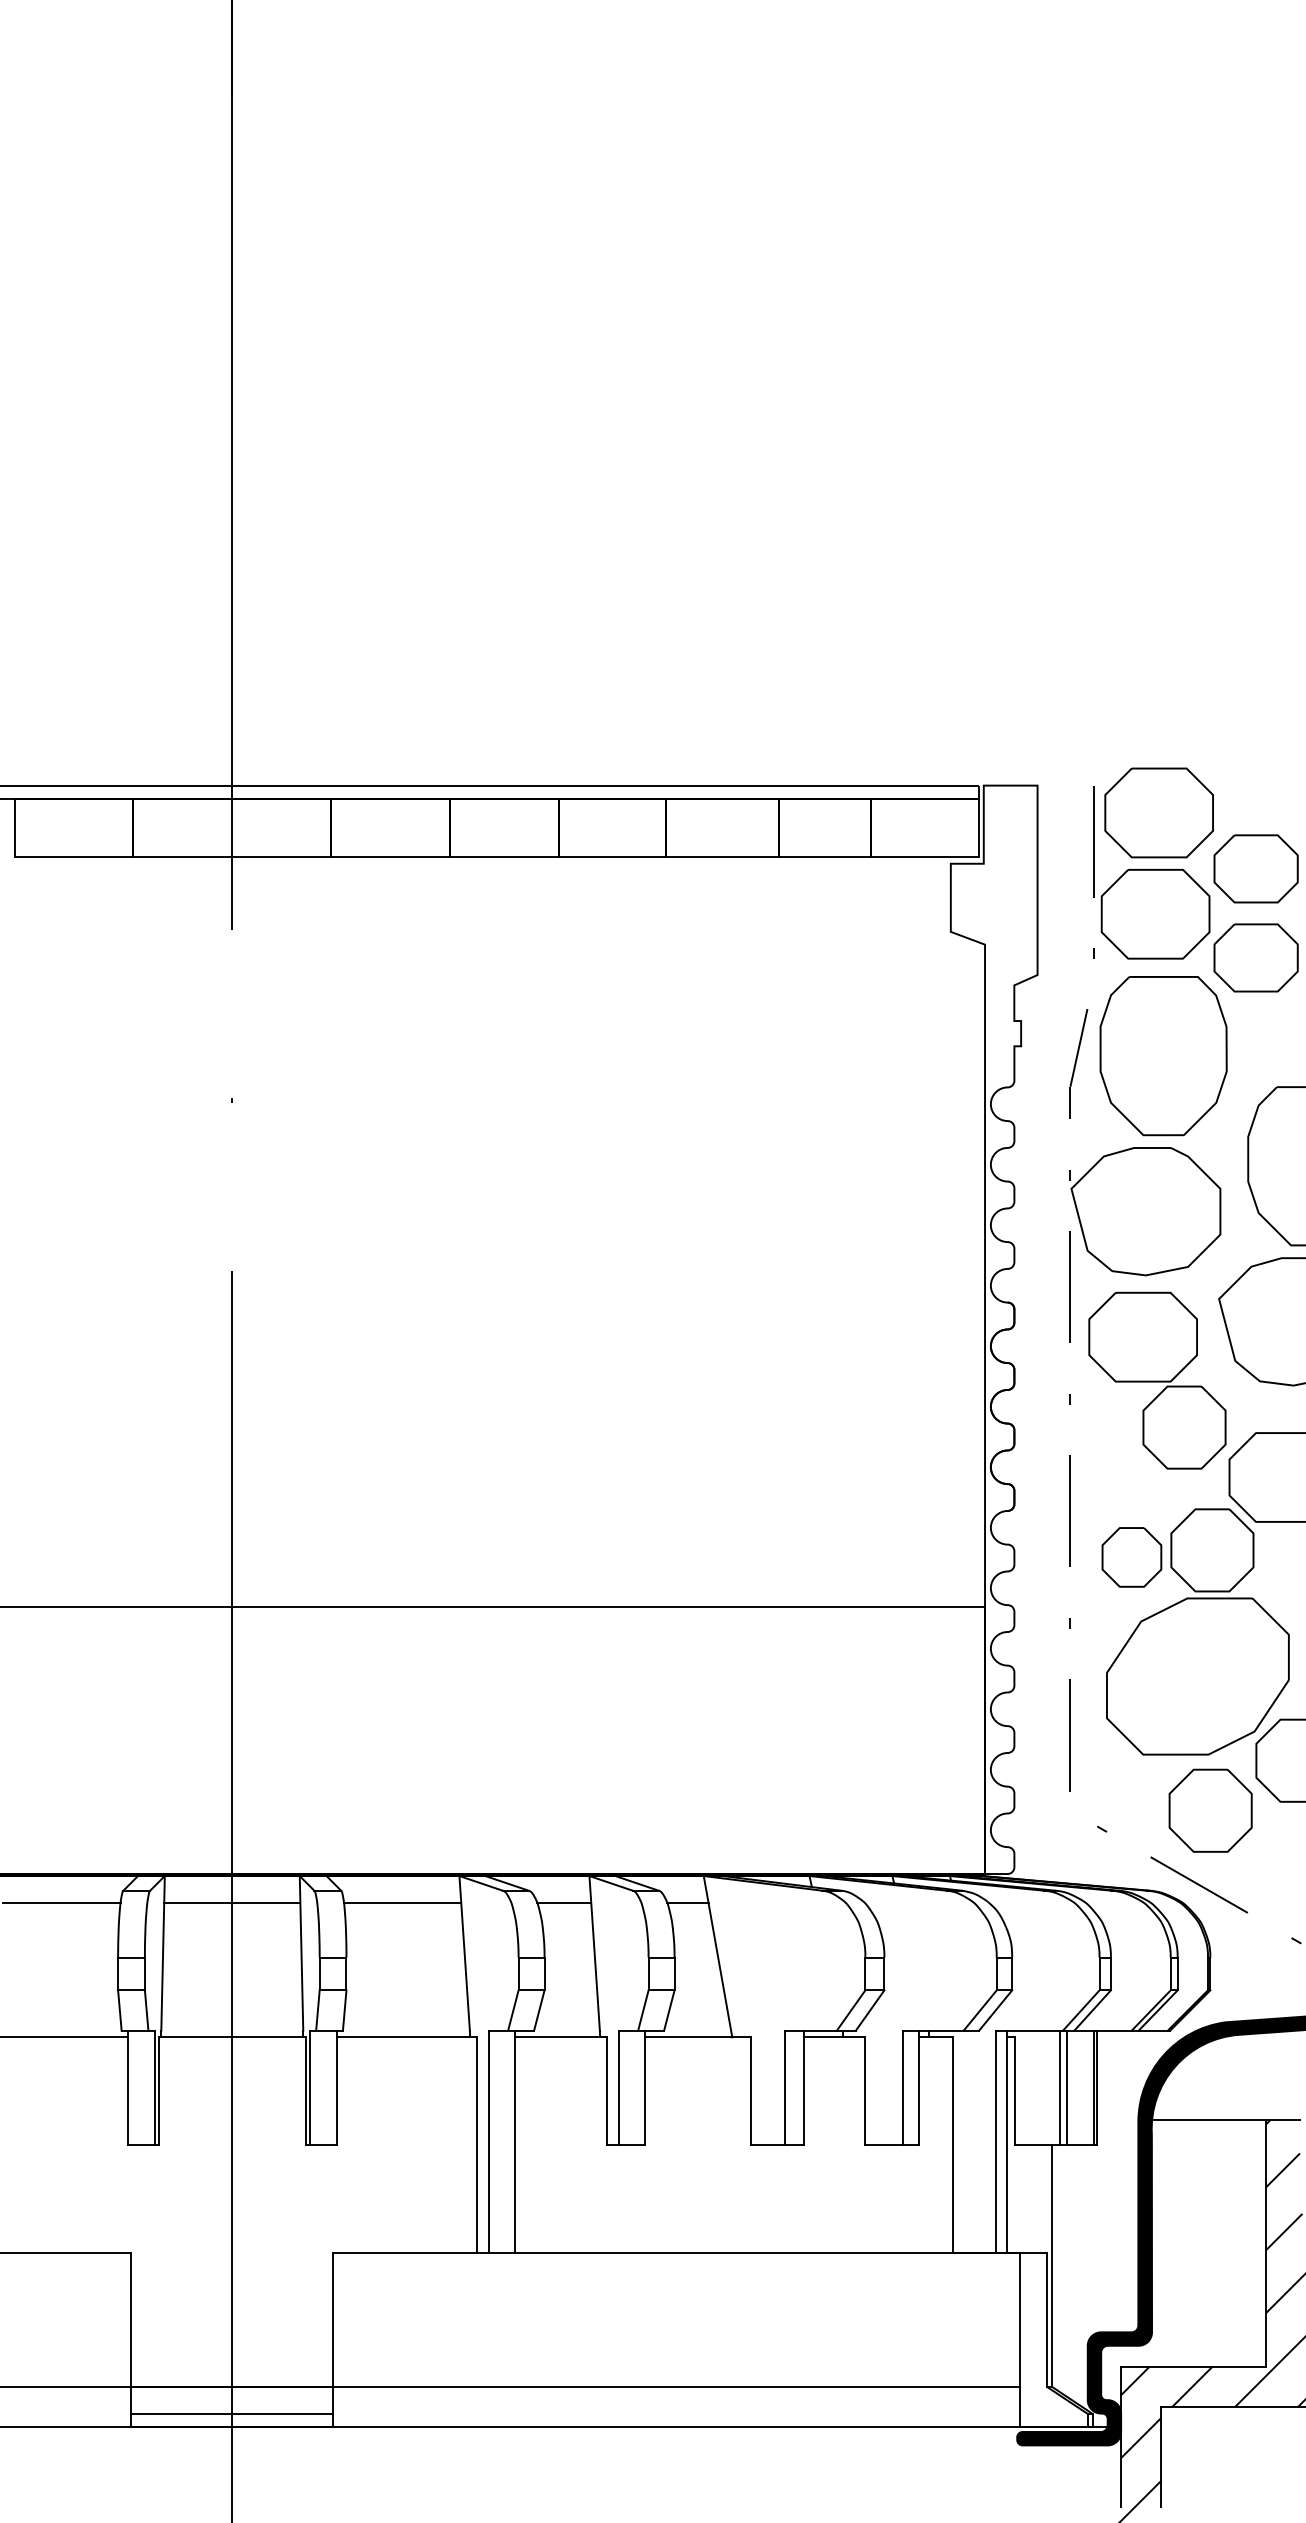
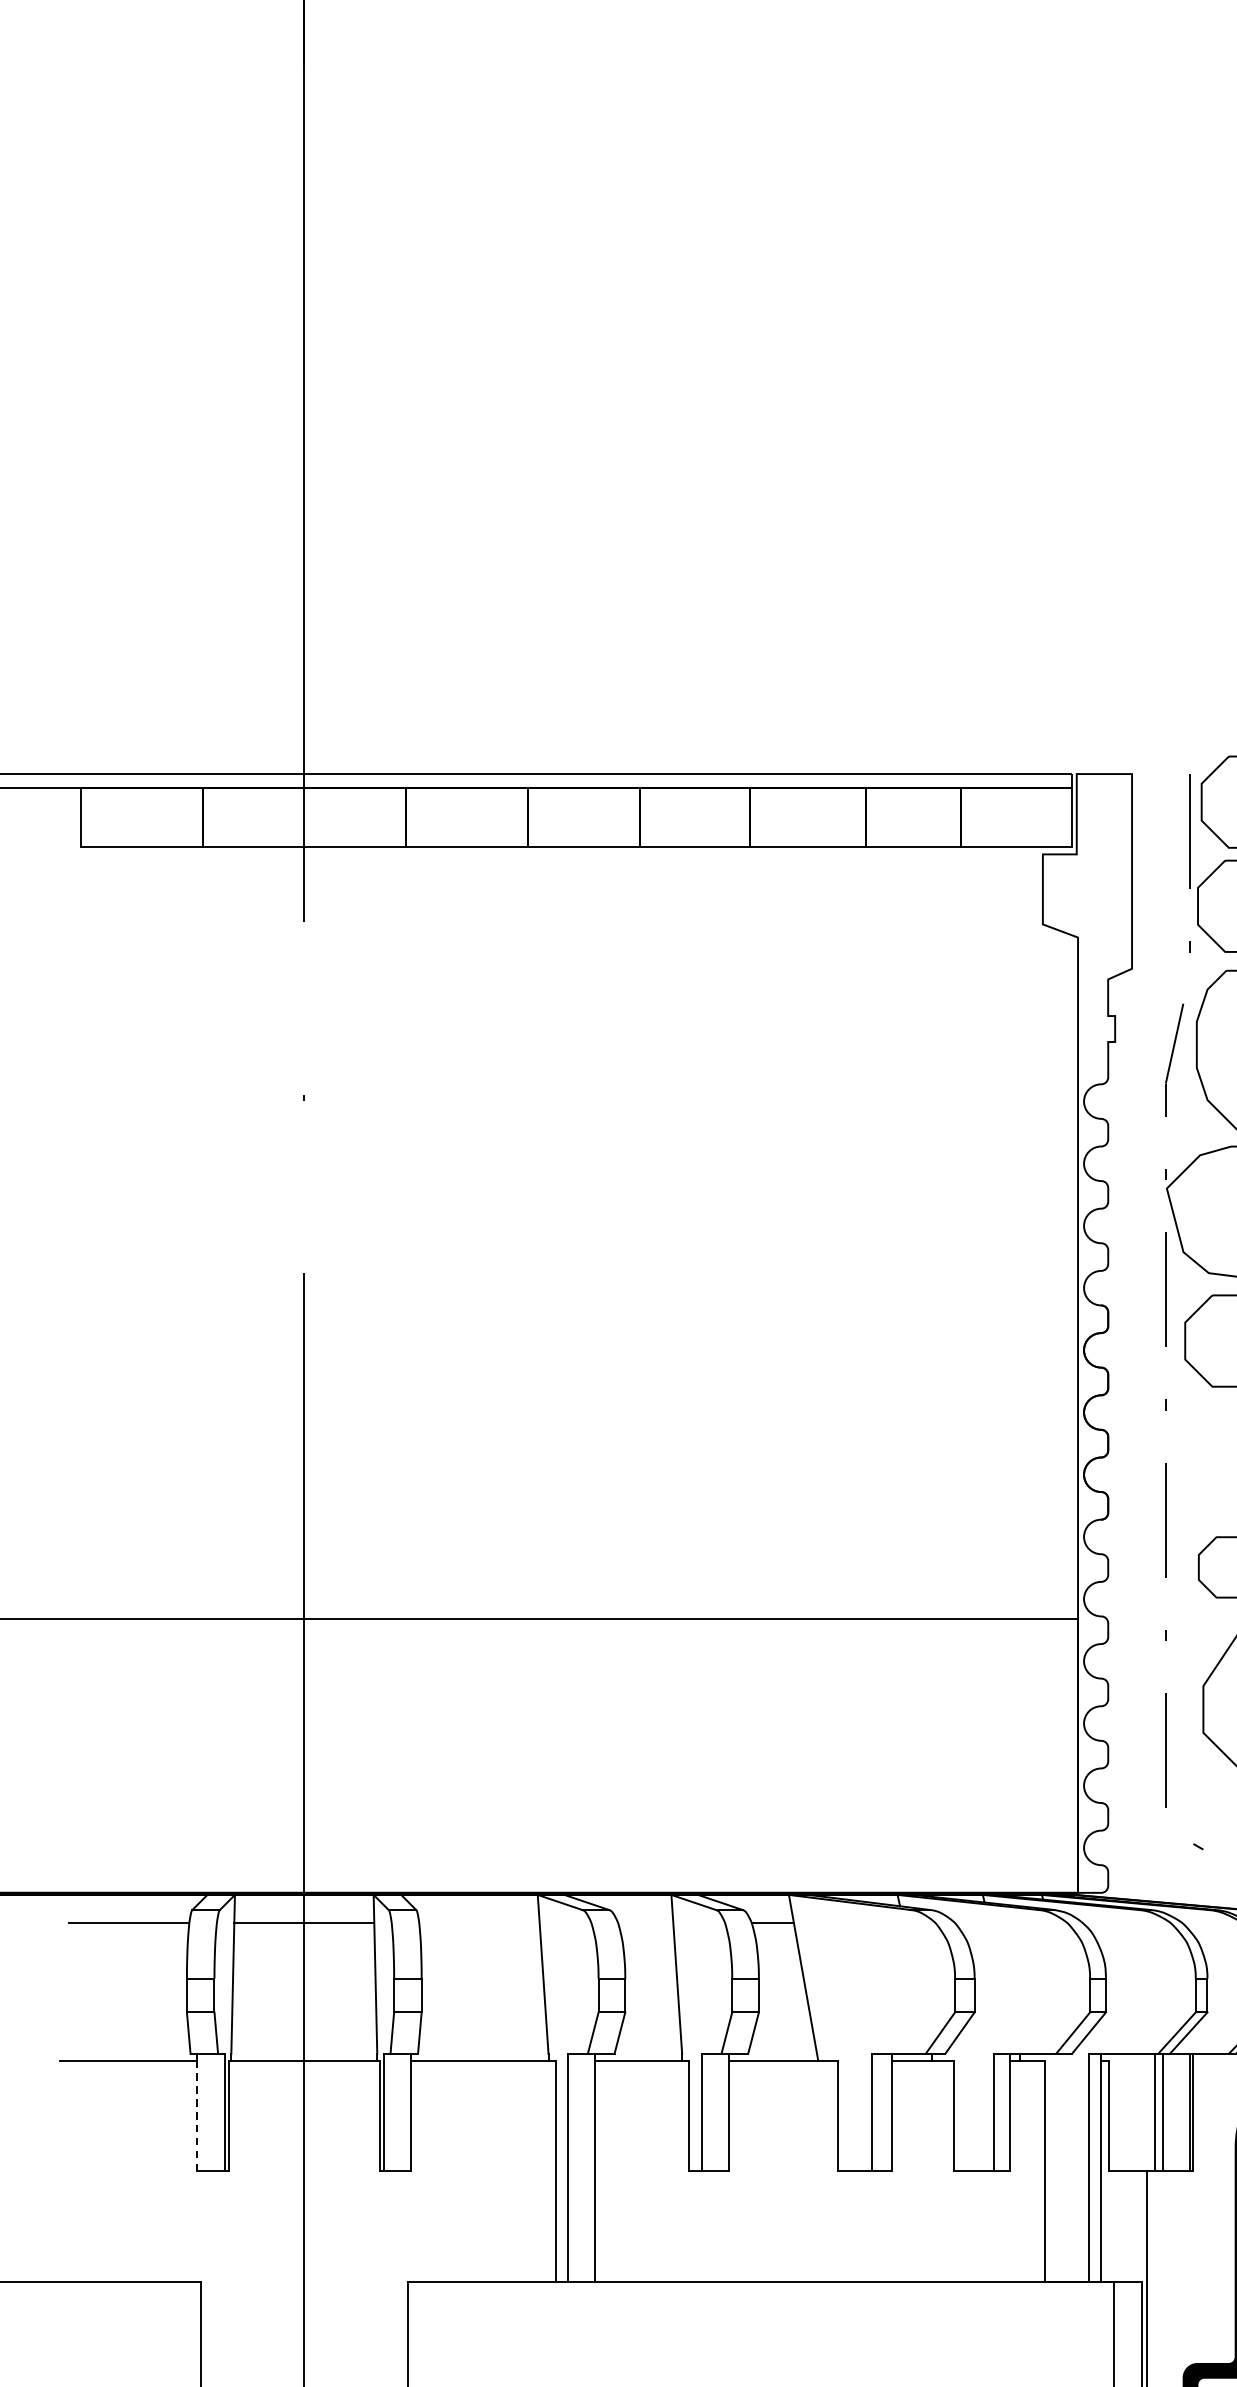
line: (402, 1902) -> (479, 1922), removed
line: (564, 1902) -> (645, 1922), removed
line: (128, 2091) -> (197, 2116), solid -> dashed

